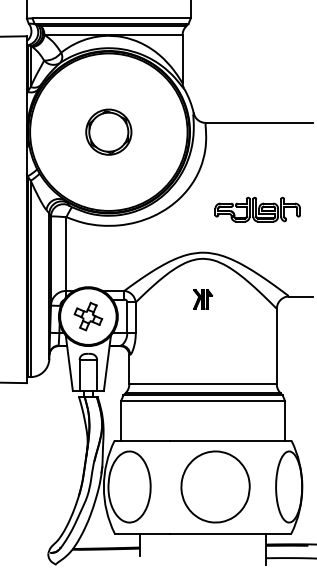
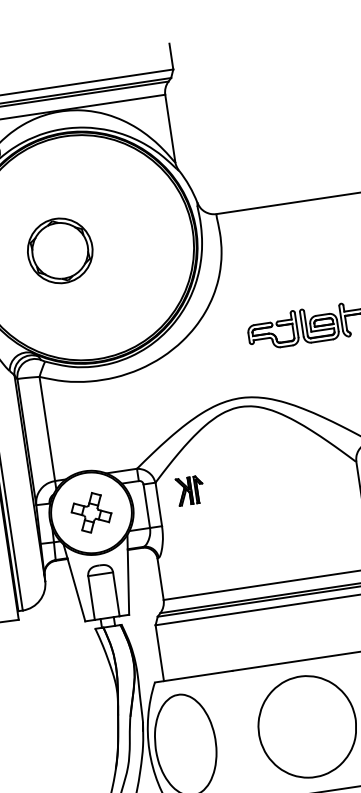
part: (108, 131) -> (59, 249), moved
part: (203, 299) -> (190, 490), moved

